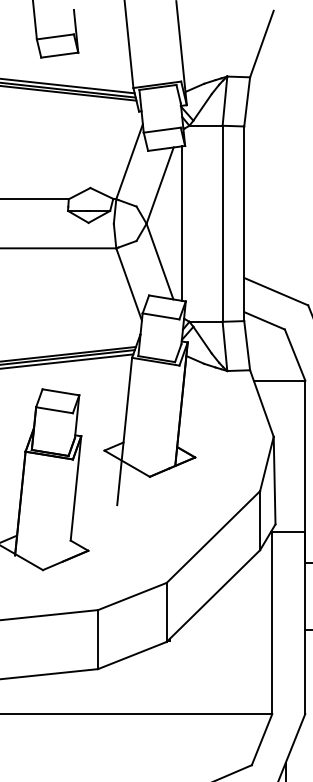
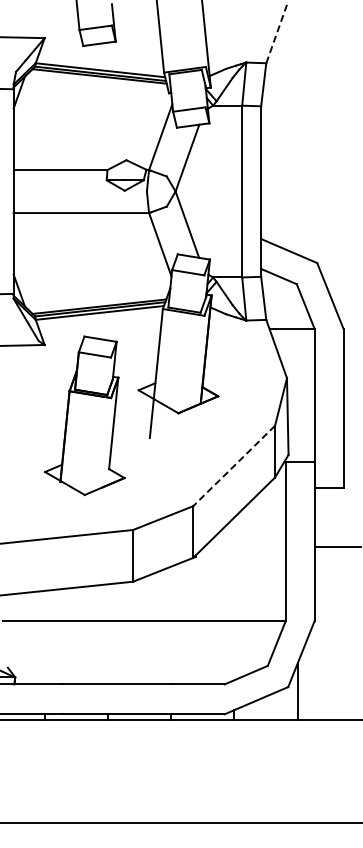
line: (261, 44) -> (276, 34), solid -> dashed
line: (181, 223) -> (206, 191), removed
line: (212, 537) -> (233, 466), solid -> dashed

